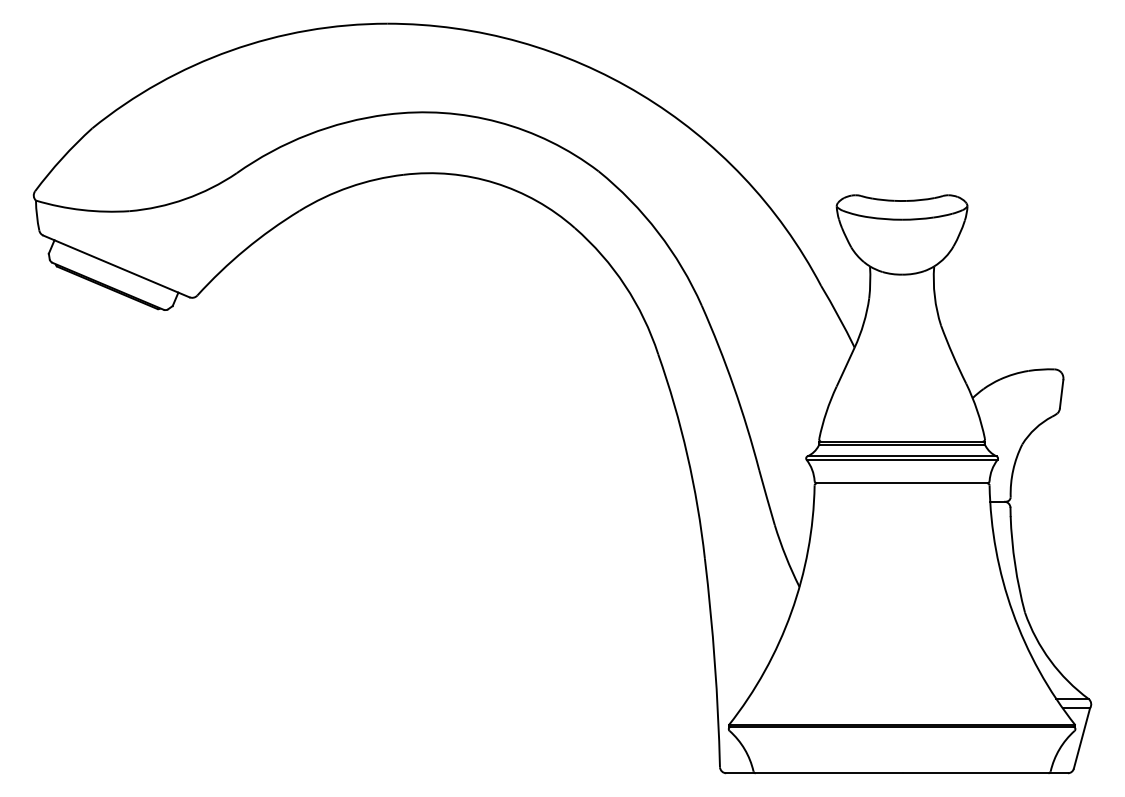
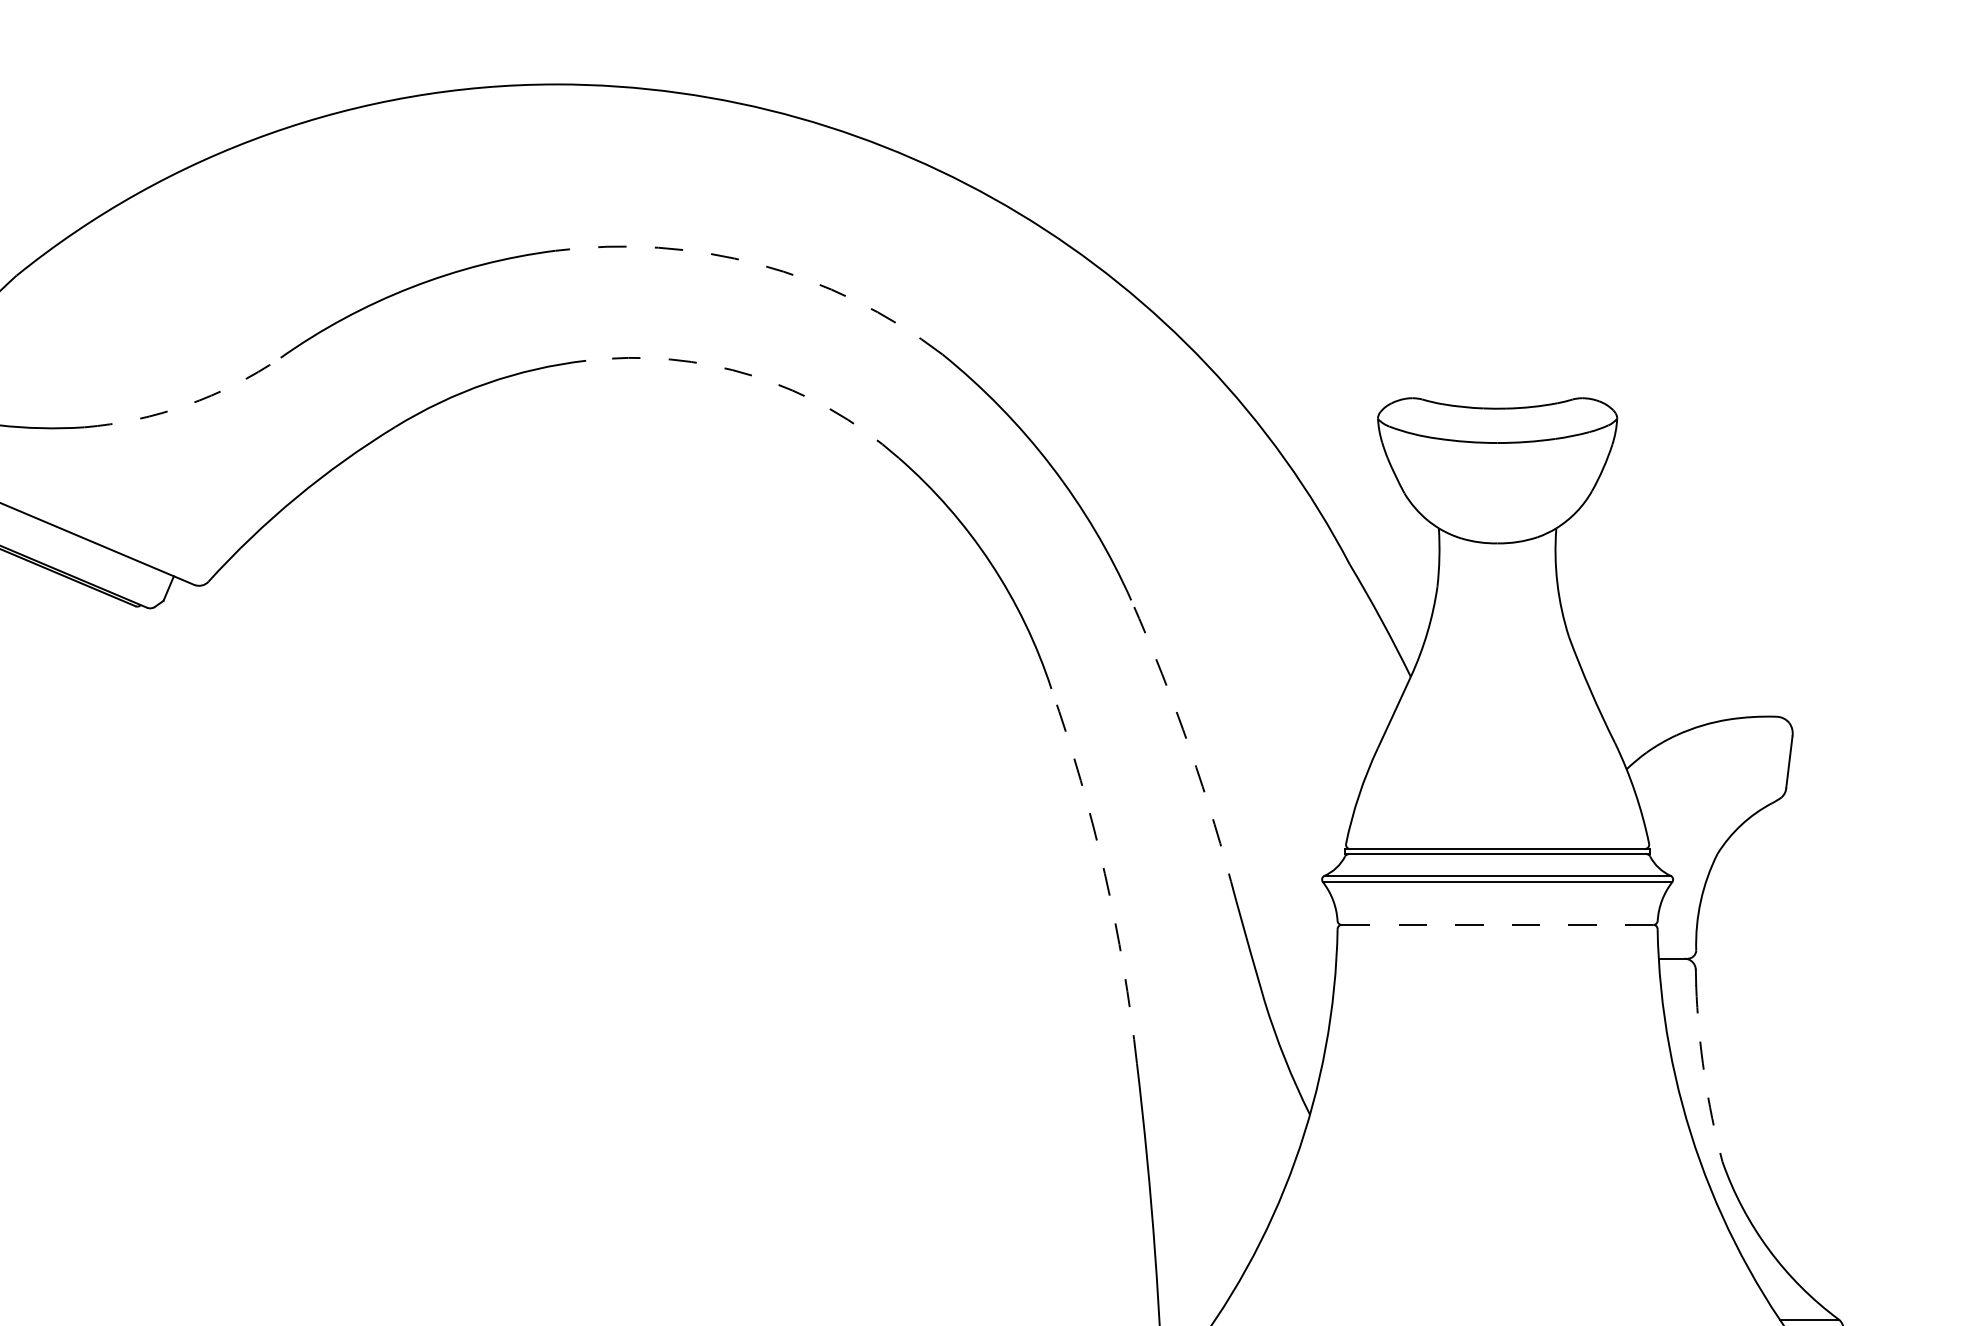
arc: (498, 122) -> (759, 265), solid -> dashed
arc: (495, 183) -> (753, 376), solid -> dashed
arc: (185, 199) -> (186, 405), solid -> dashed
arc: (733, 386) -> (1189, 747), solid -> dashed
arc: (687, 455) -> (1105, 874), solid -> dashed
line: (901, 483) -> (1496, 925), solid -> dashed
arc: (1015, 564) -> (1705, 1073), solid -> dashed

